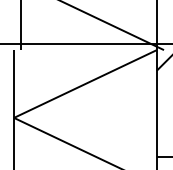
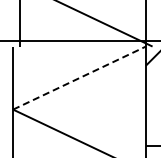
line: (85, 83) -> (79, 77), solid -> dashed

